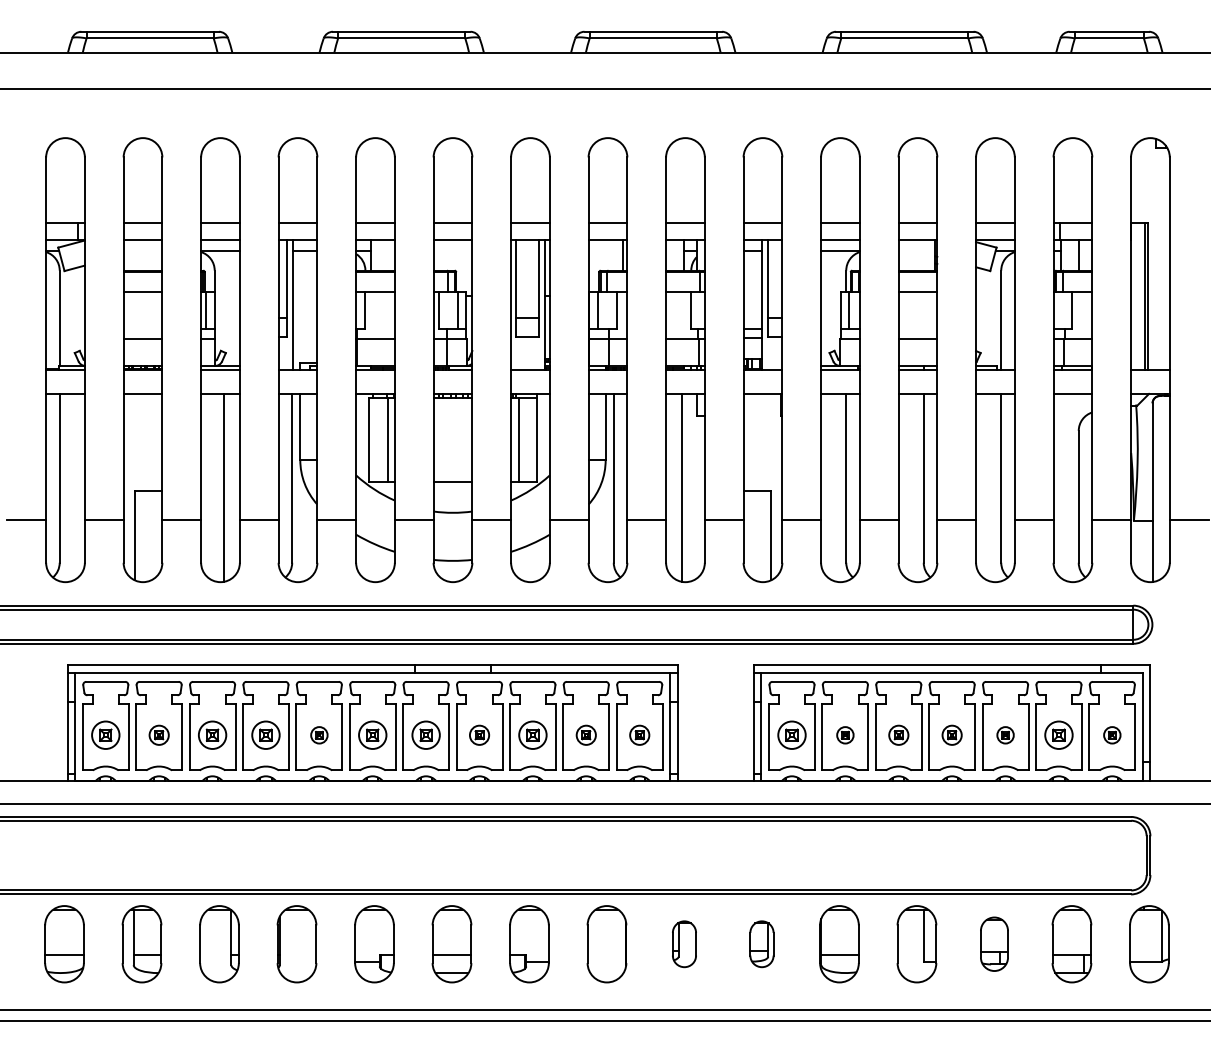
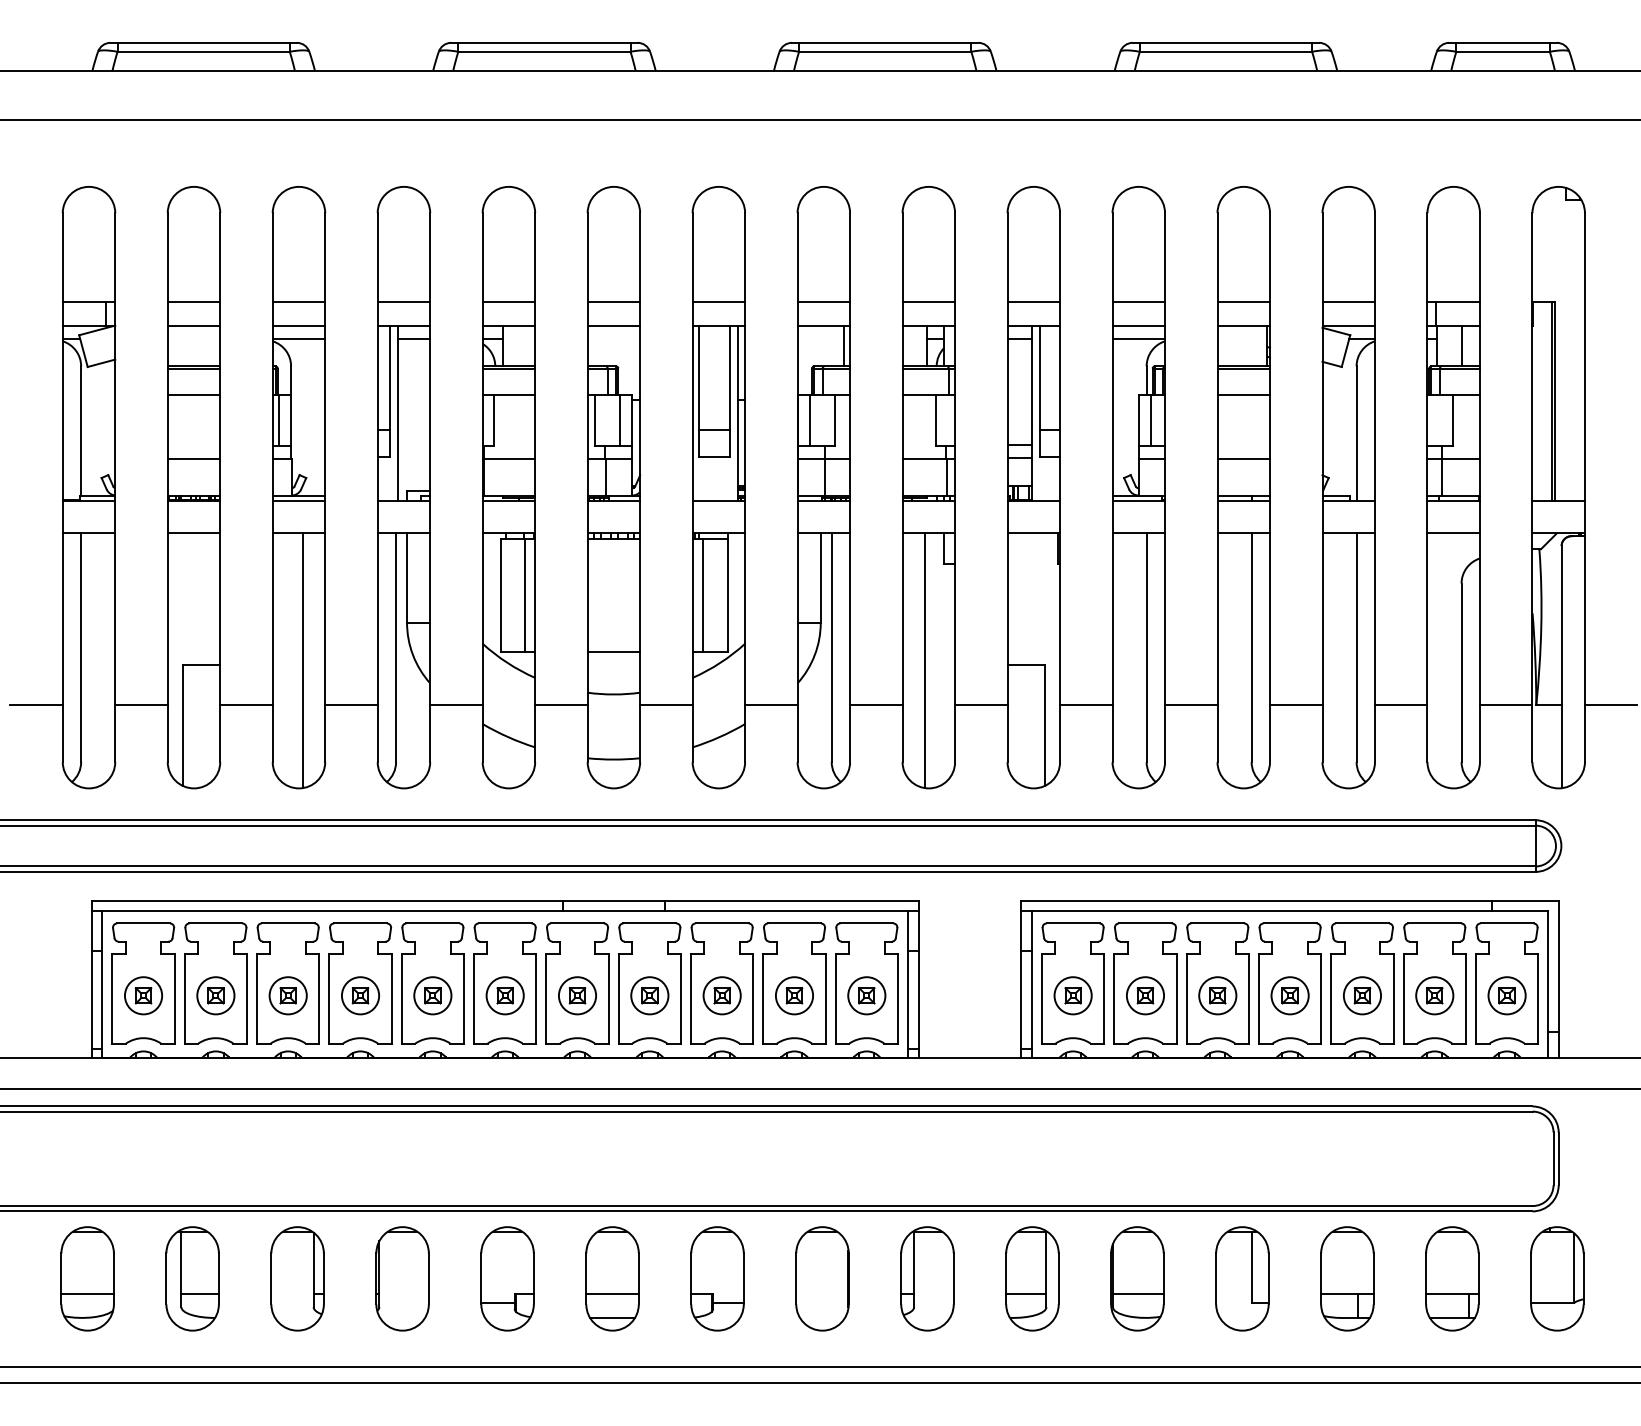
part: (158, 735) -> (215, 995), size x1.43
part: (319, 735) -> (432, 995), size x1.67
part: (479, 735) -> (649, 995), size x1.43
part: (586, 735) -> (794, 995), size x1.43
part: (639, 735) -> (866, 995), size x1.43
part: (845, 735) -> (1145, 995), size x1.67
part: (898, 735) -> (1217, 995), size x1.43
part: (951, 735) -> (1289, 995), size x1.43
part: (1005, 735) -> (1362, 995), size x1.67
part: (1111, 735) -> (1506, 995), size x1.67
part: (684, 943) -> (927, 1278), size x1.67
part: (761, 943) -> (1032, 1278), size x1.67
part: (994, 943) -> (1347, 1278), size x1.43

